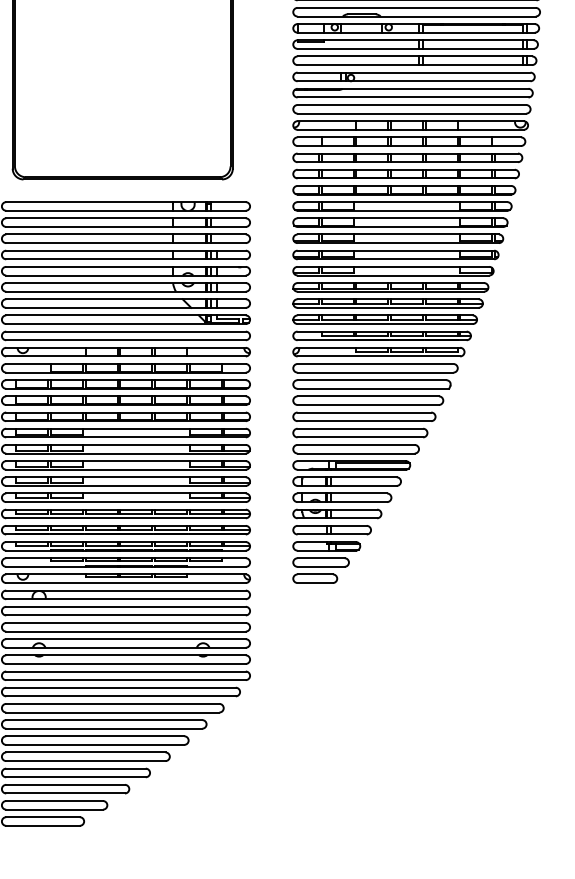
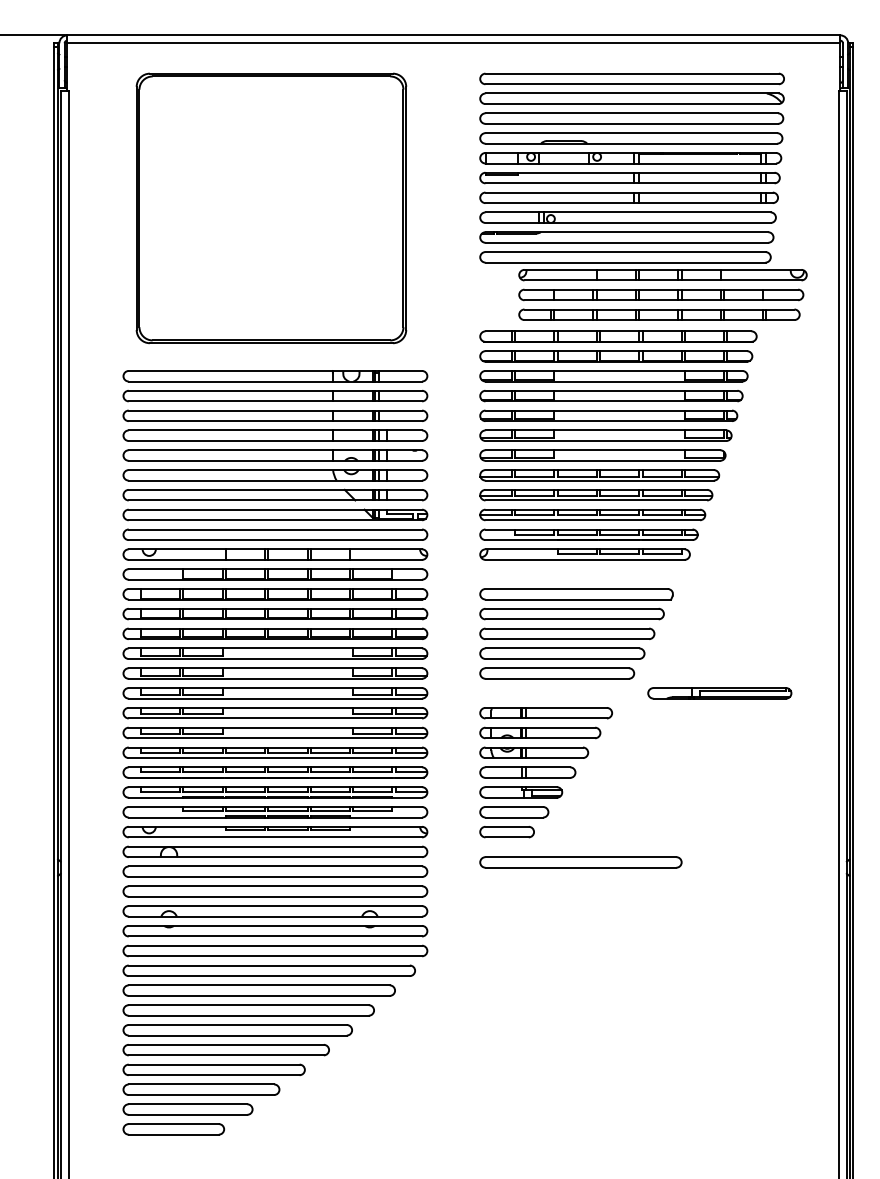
part: (410, 141) -> (662, 294), moved
part: (375, 368) -> (580, 862), moved
part: (351, 465) -> (719, 693), moved

